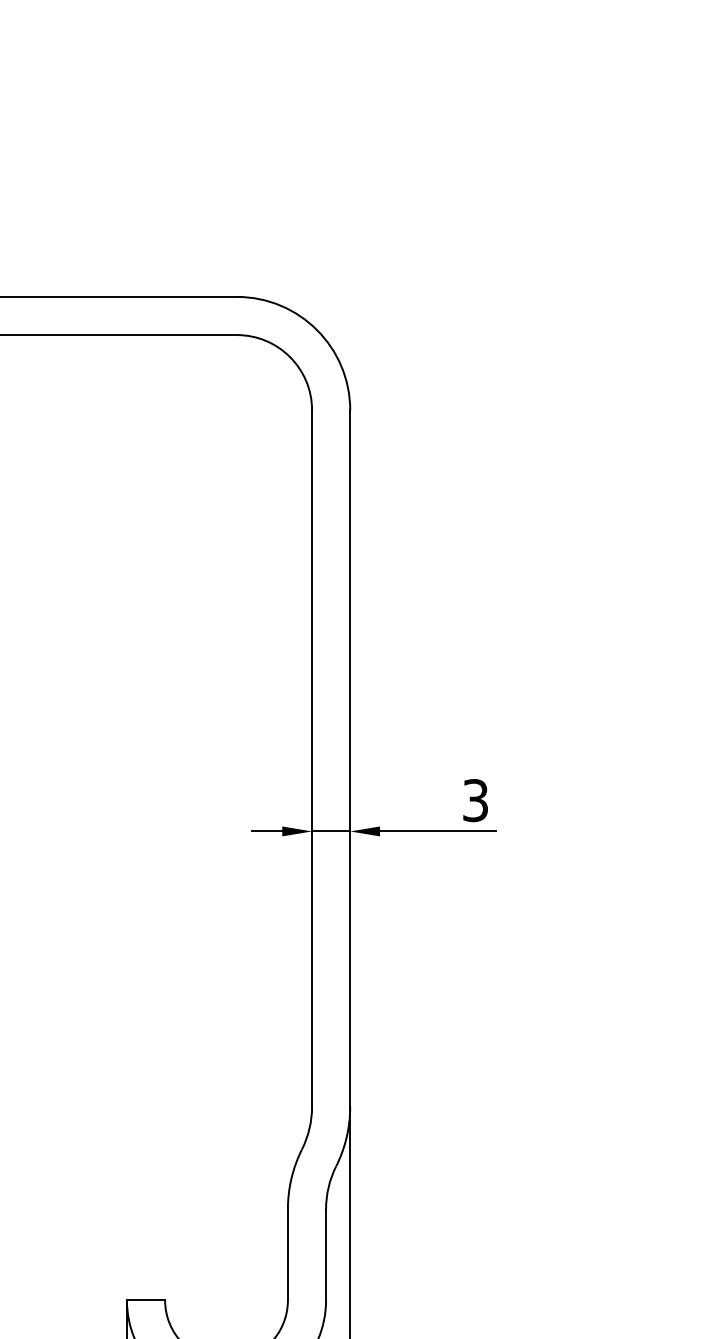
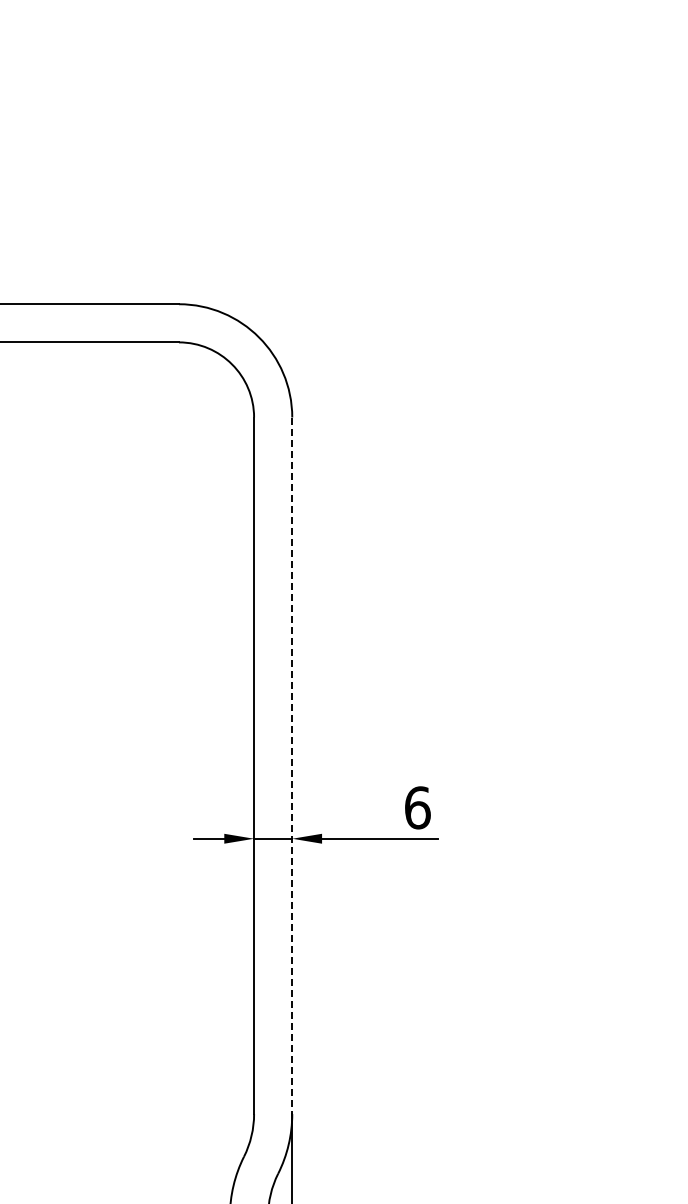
line: (350, 759) -> (292, 766), solid -> dashed
text: (475, 800) -> (417, 807), 3 -> 6

